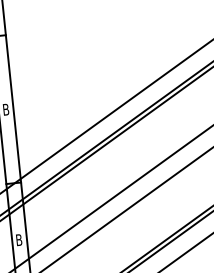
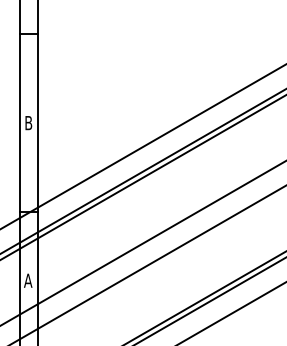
text: (19, 239) -> (28, 280), B -> A

